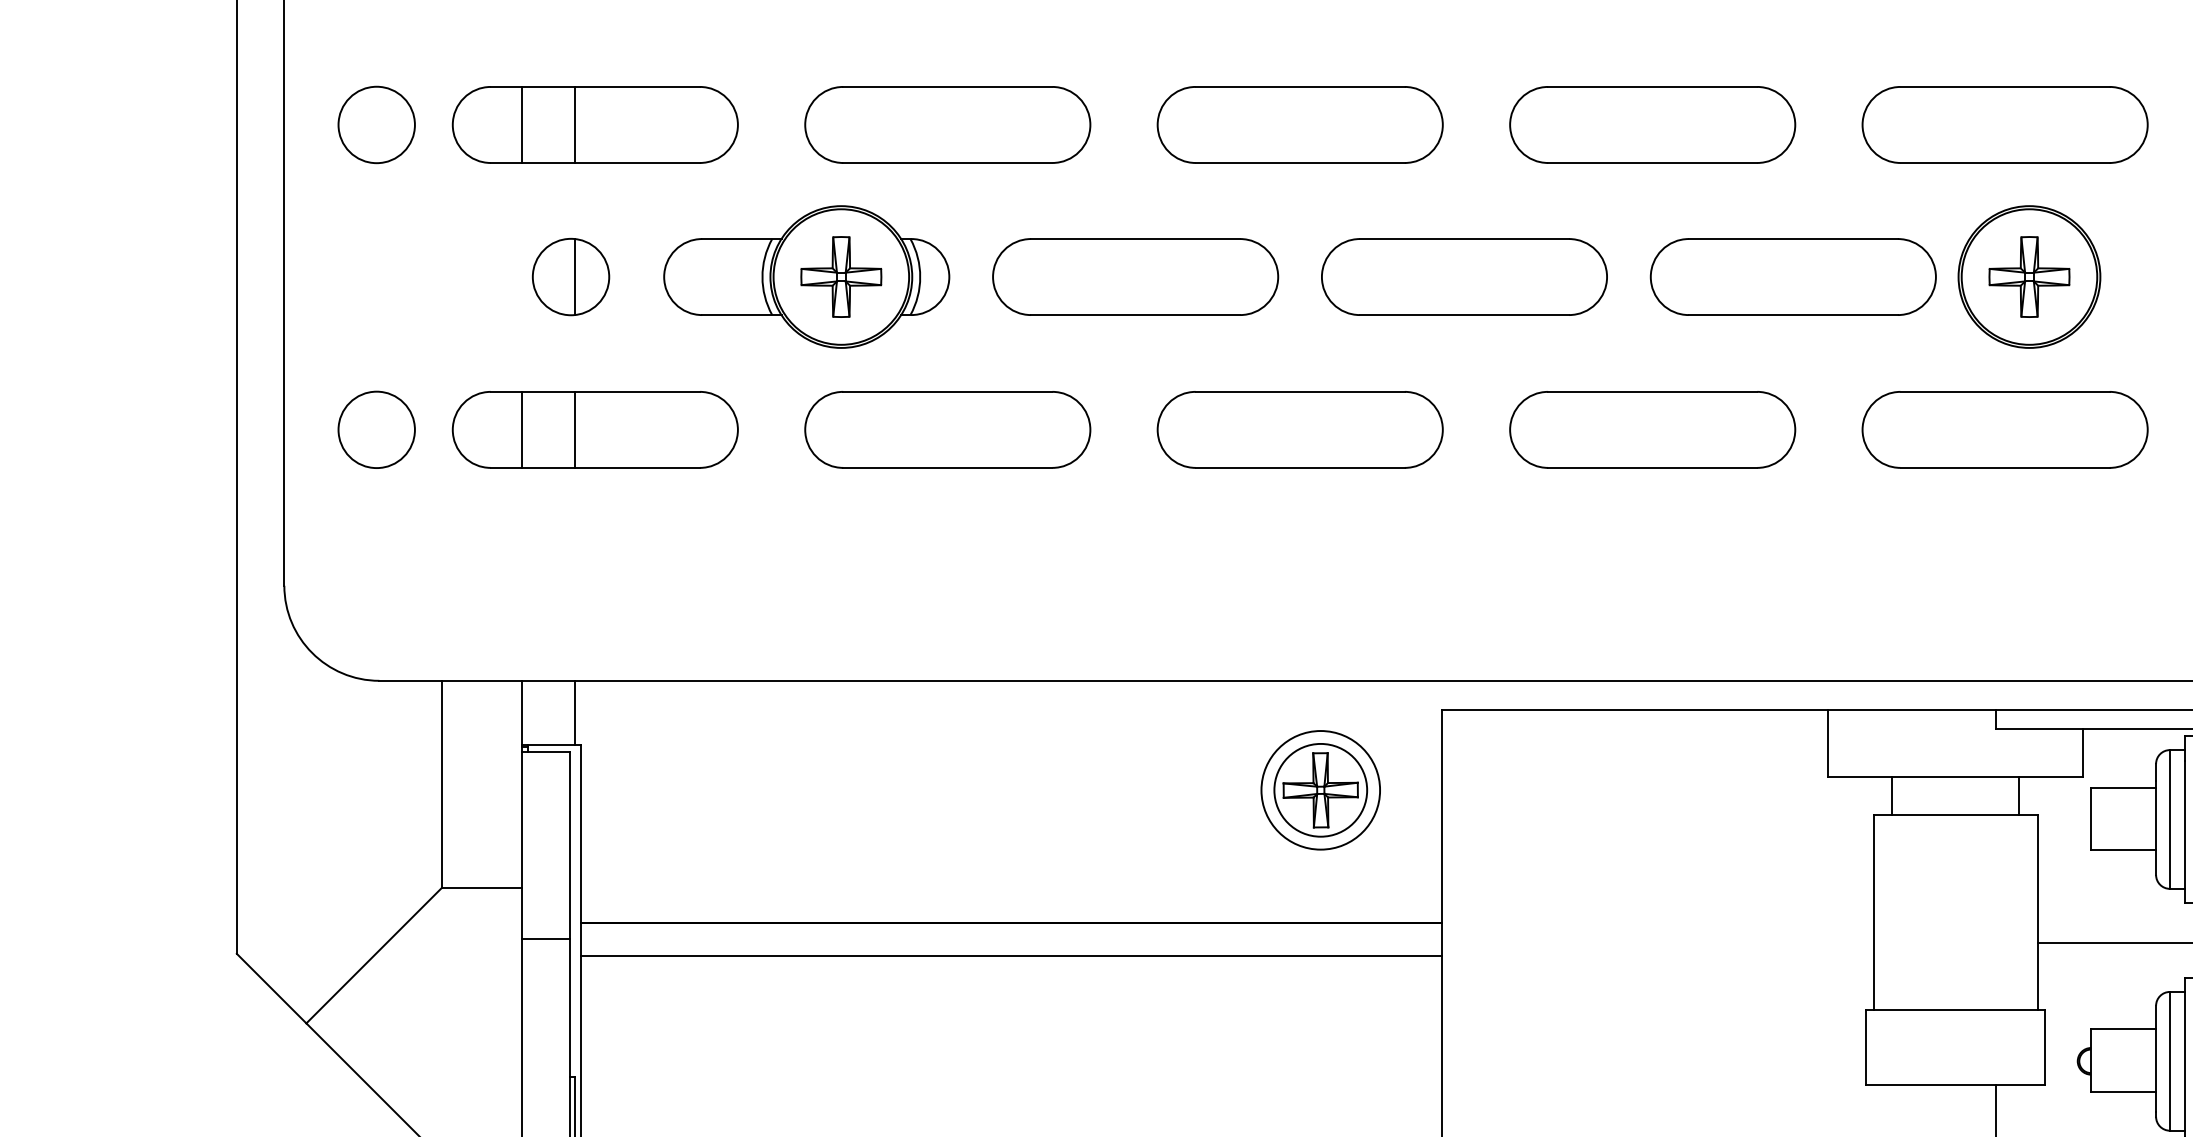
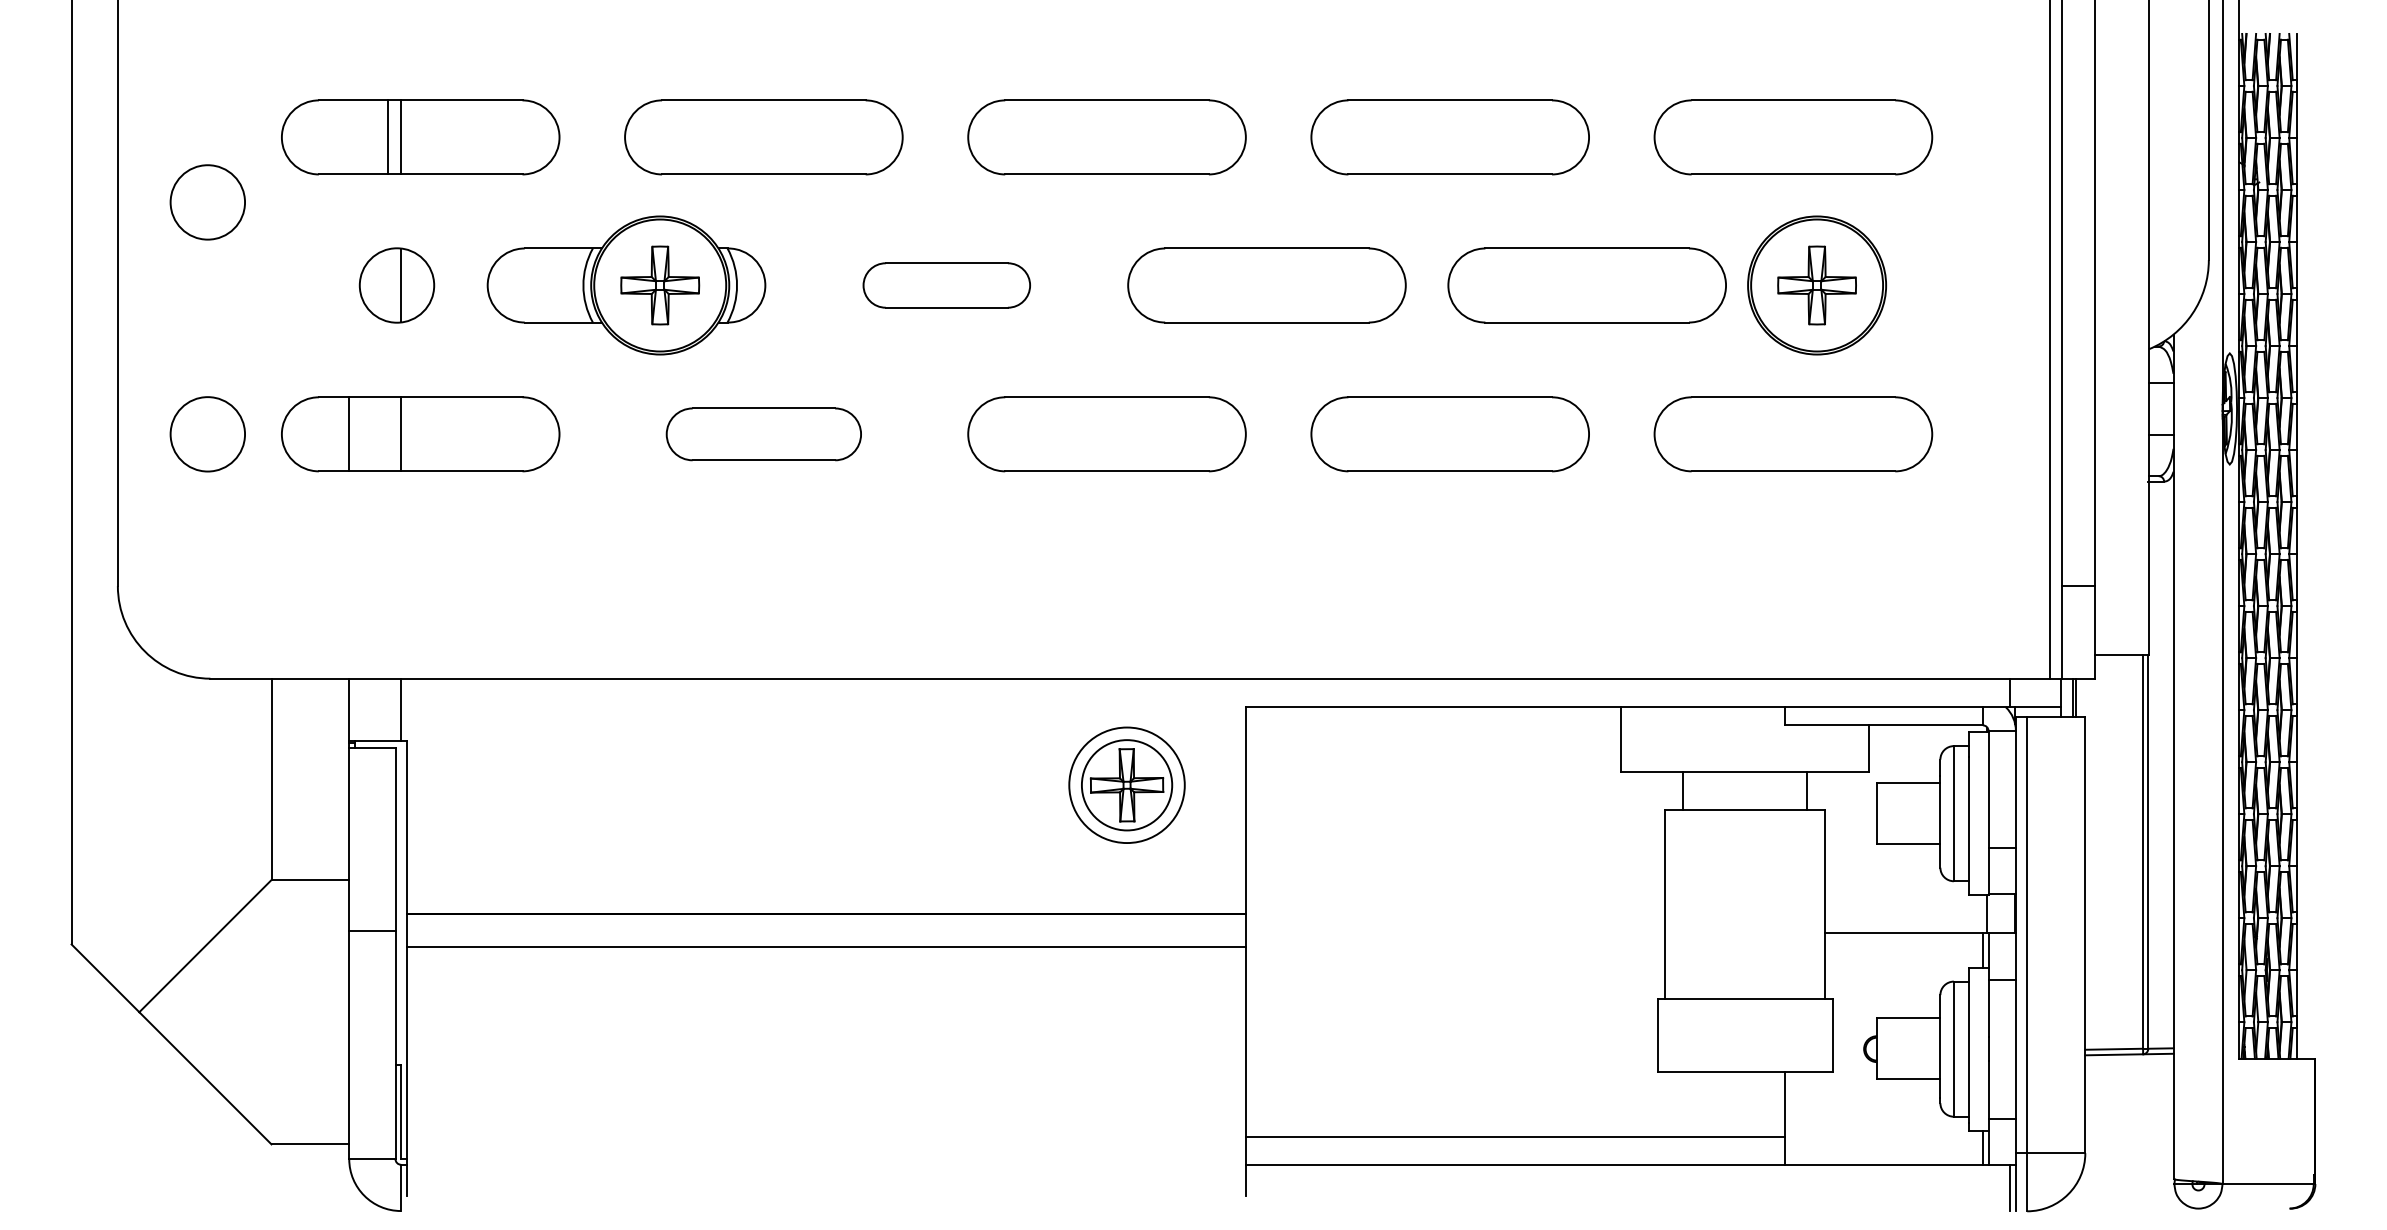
circle: (376, 125) -> (207, 202), moved
line: (522, 125) -> (388, 137), moved
part: (1135, 277) -> (946, 285), size x0.6
part: (947, 430) -> (763, 434), size x0.7

